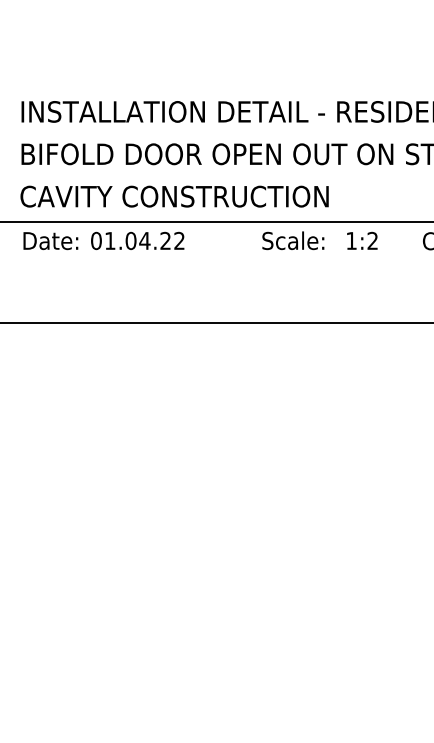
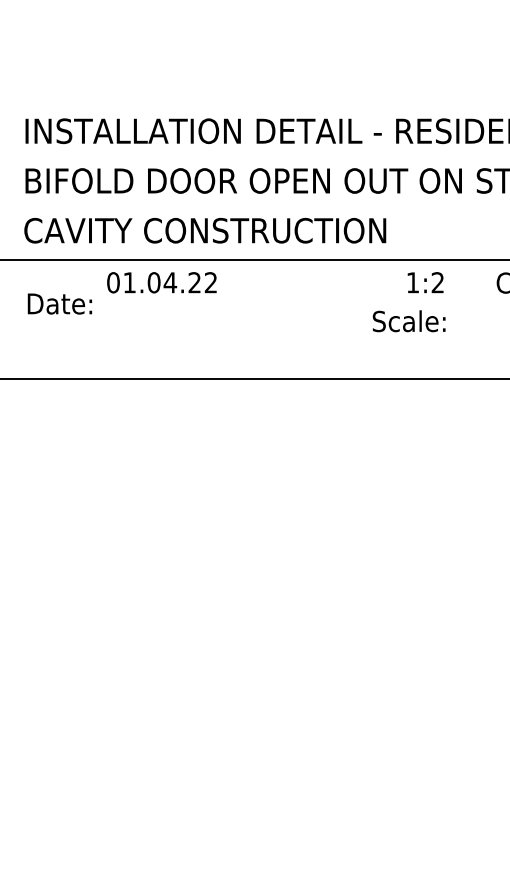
text: (293, 240) -> (409, 320), moved
text: (50, 241) -> (59, 304), moved

